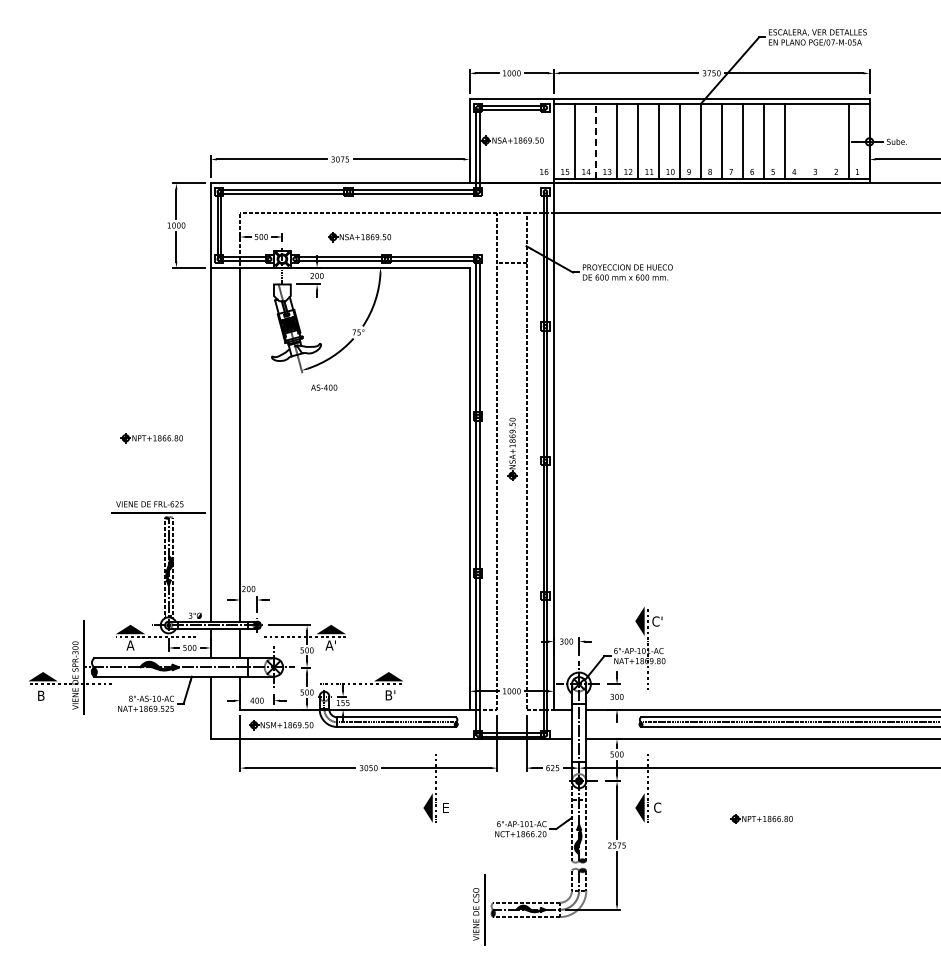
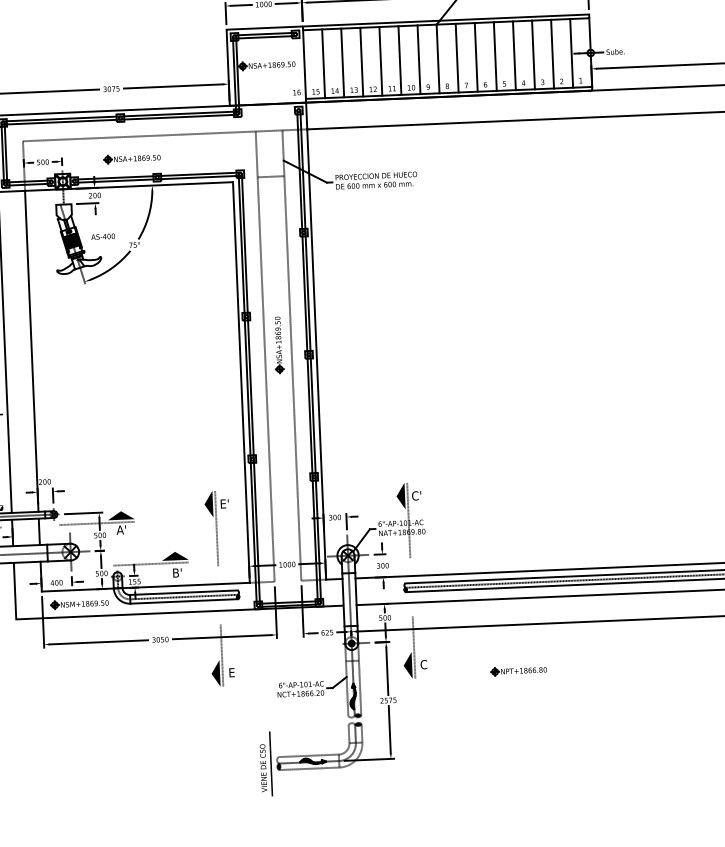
line: (595, 141) -> (342, 63), dashed -> solid
line: (806, 141) -> (533, 55), added
line: (827, 141) -> (552, 54), added
text: (324, 387) -> (103, 236), moved
part: (436, 648) -> (217, 528), added

